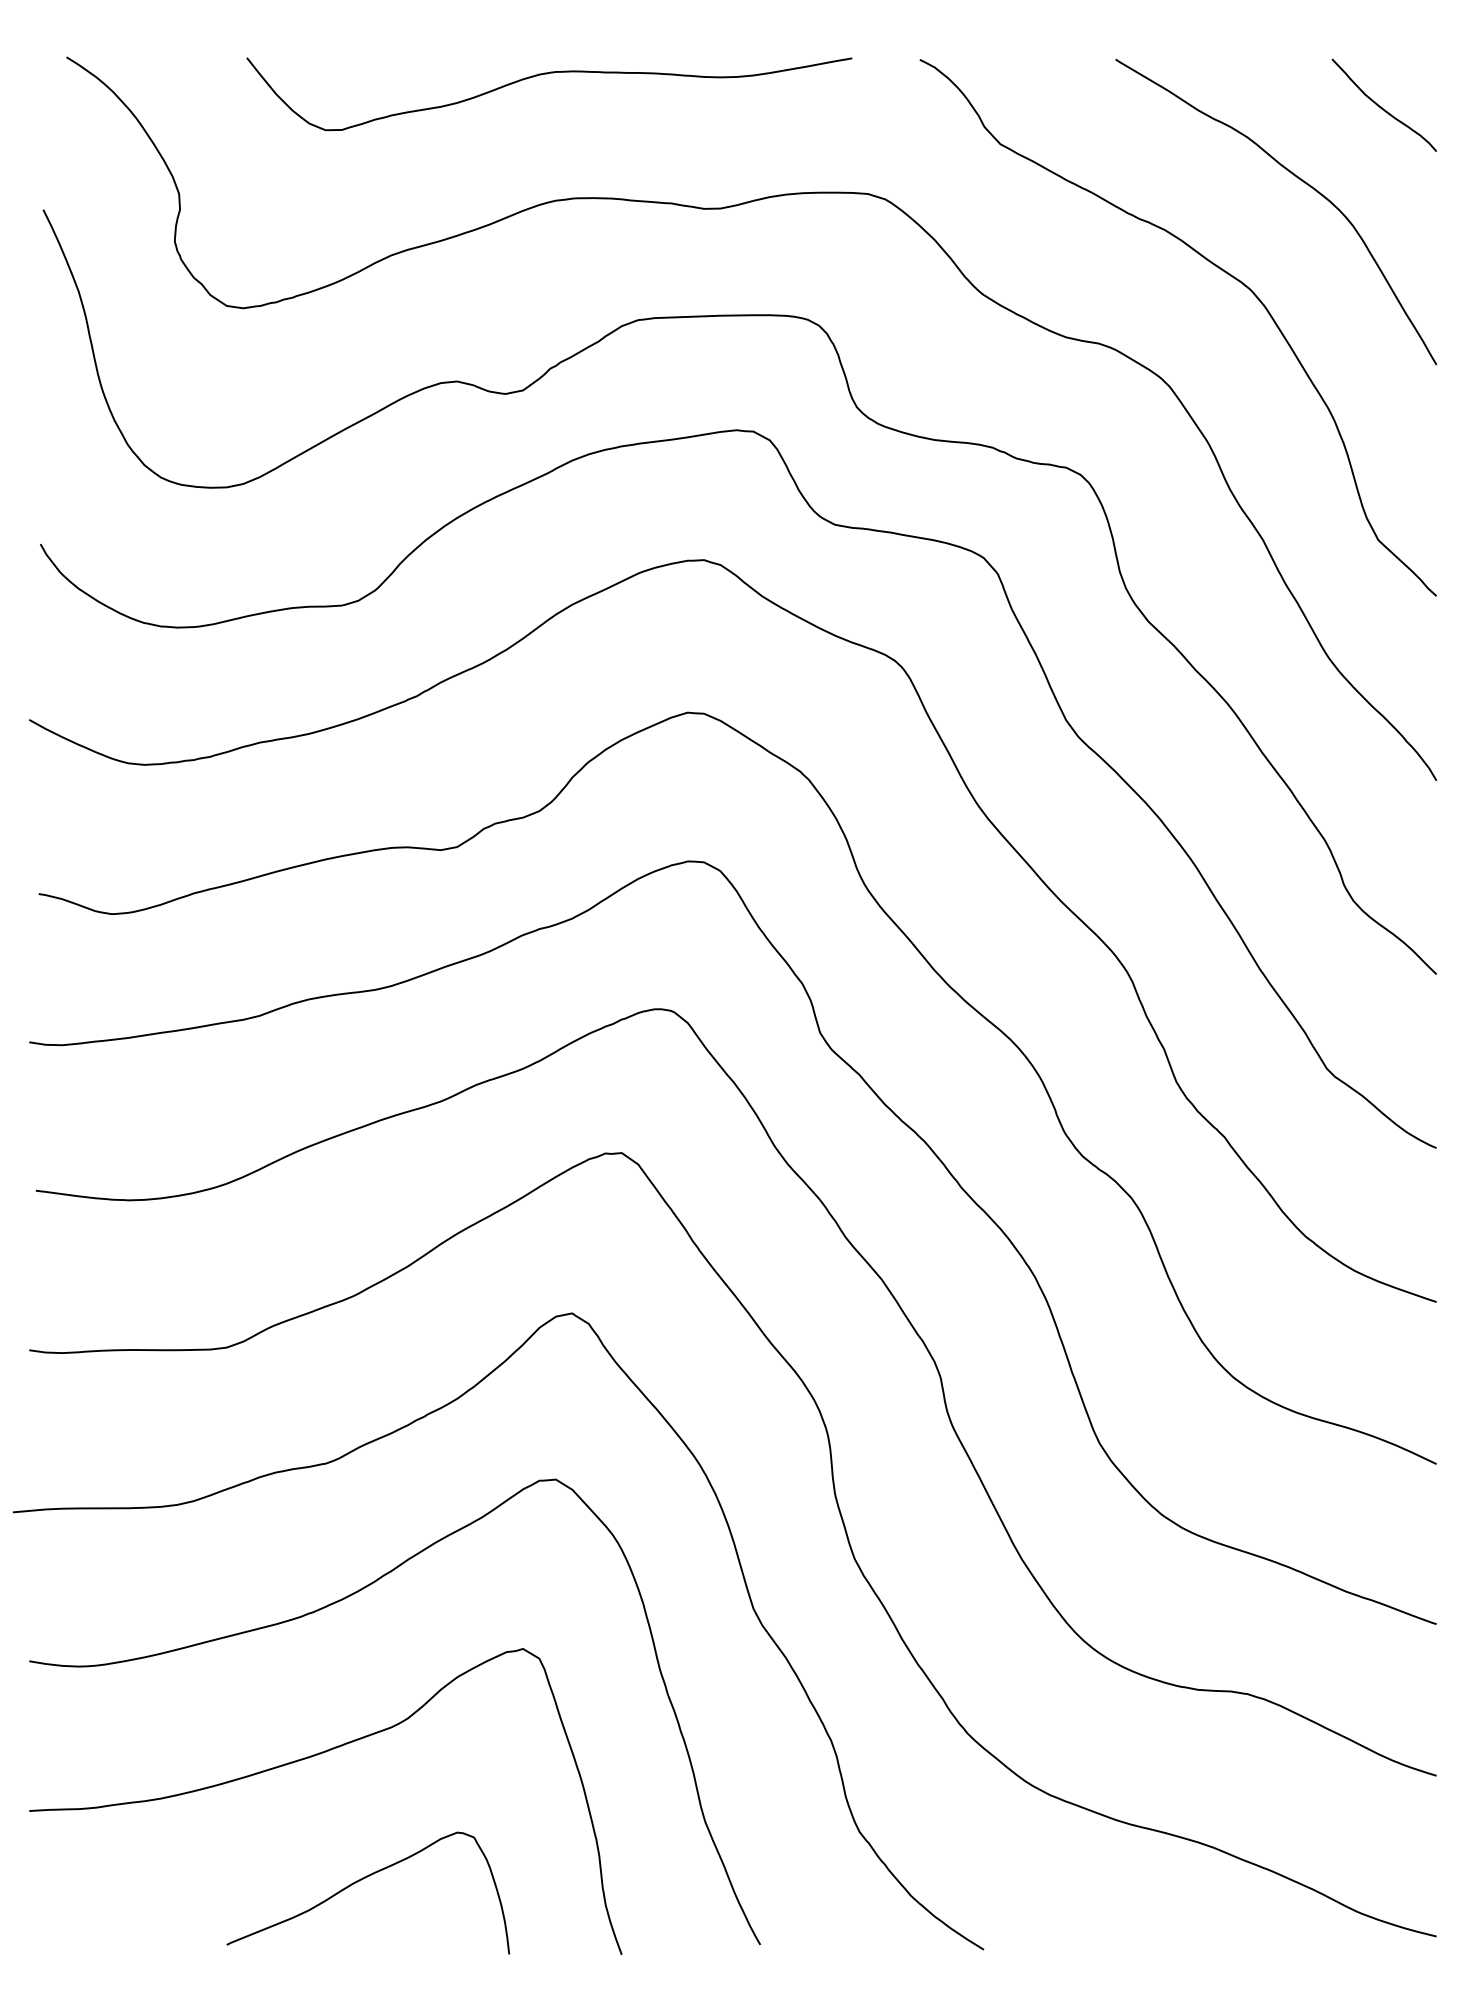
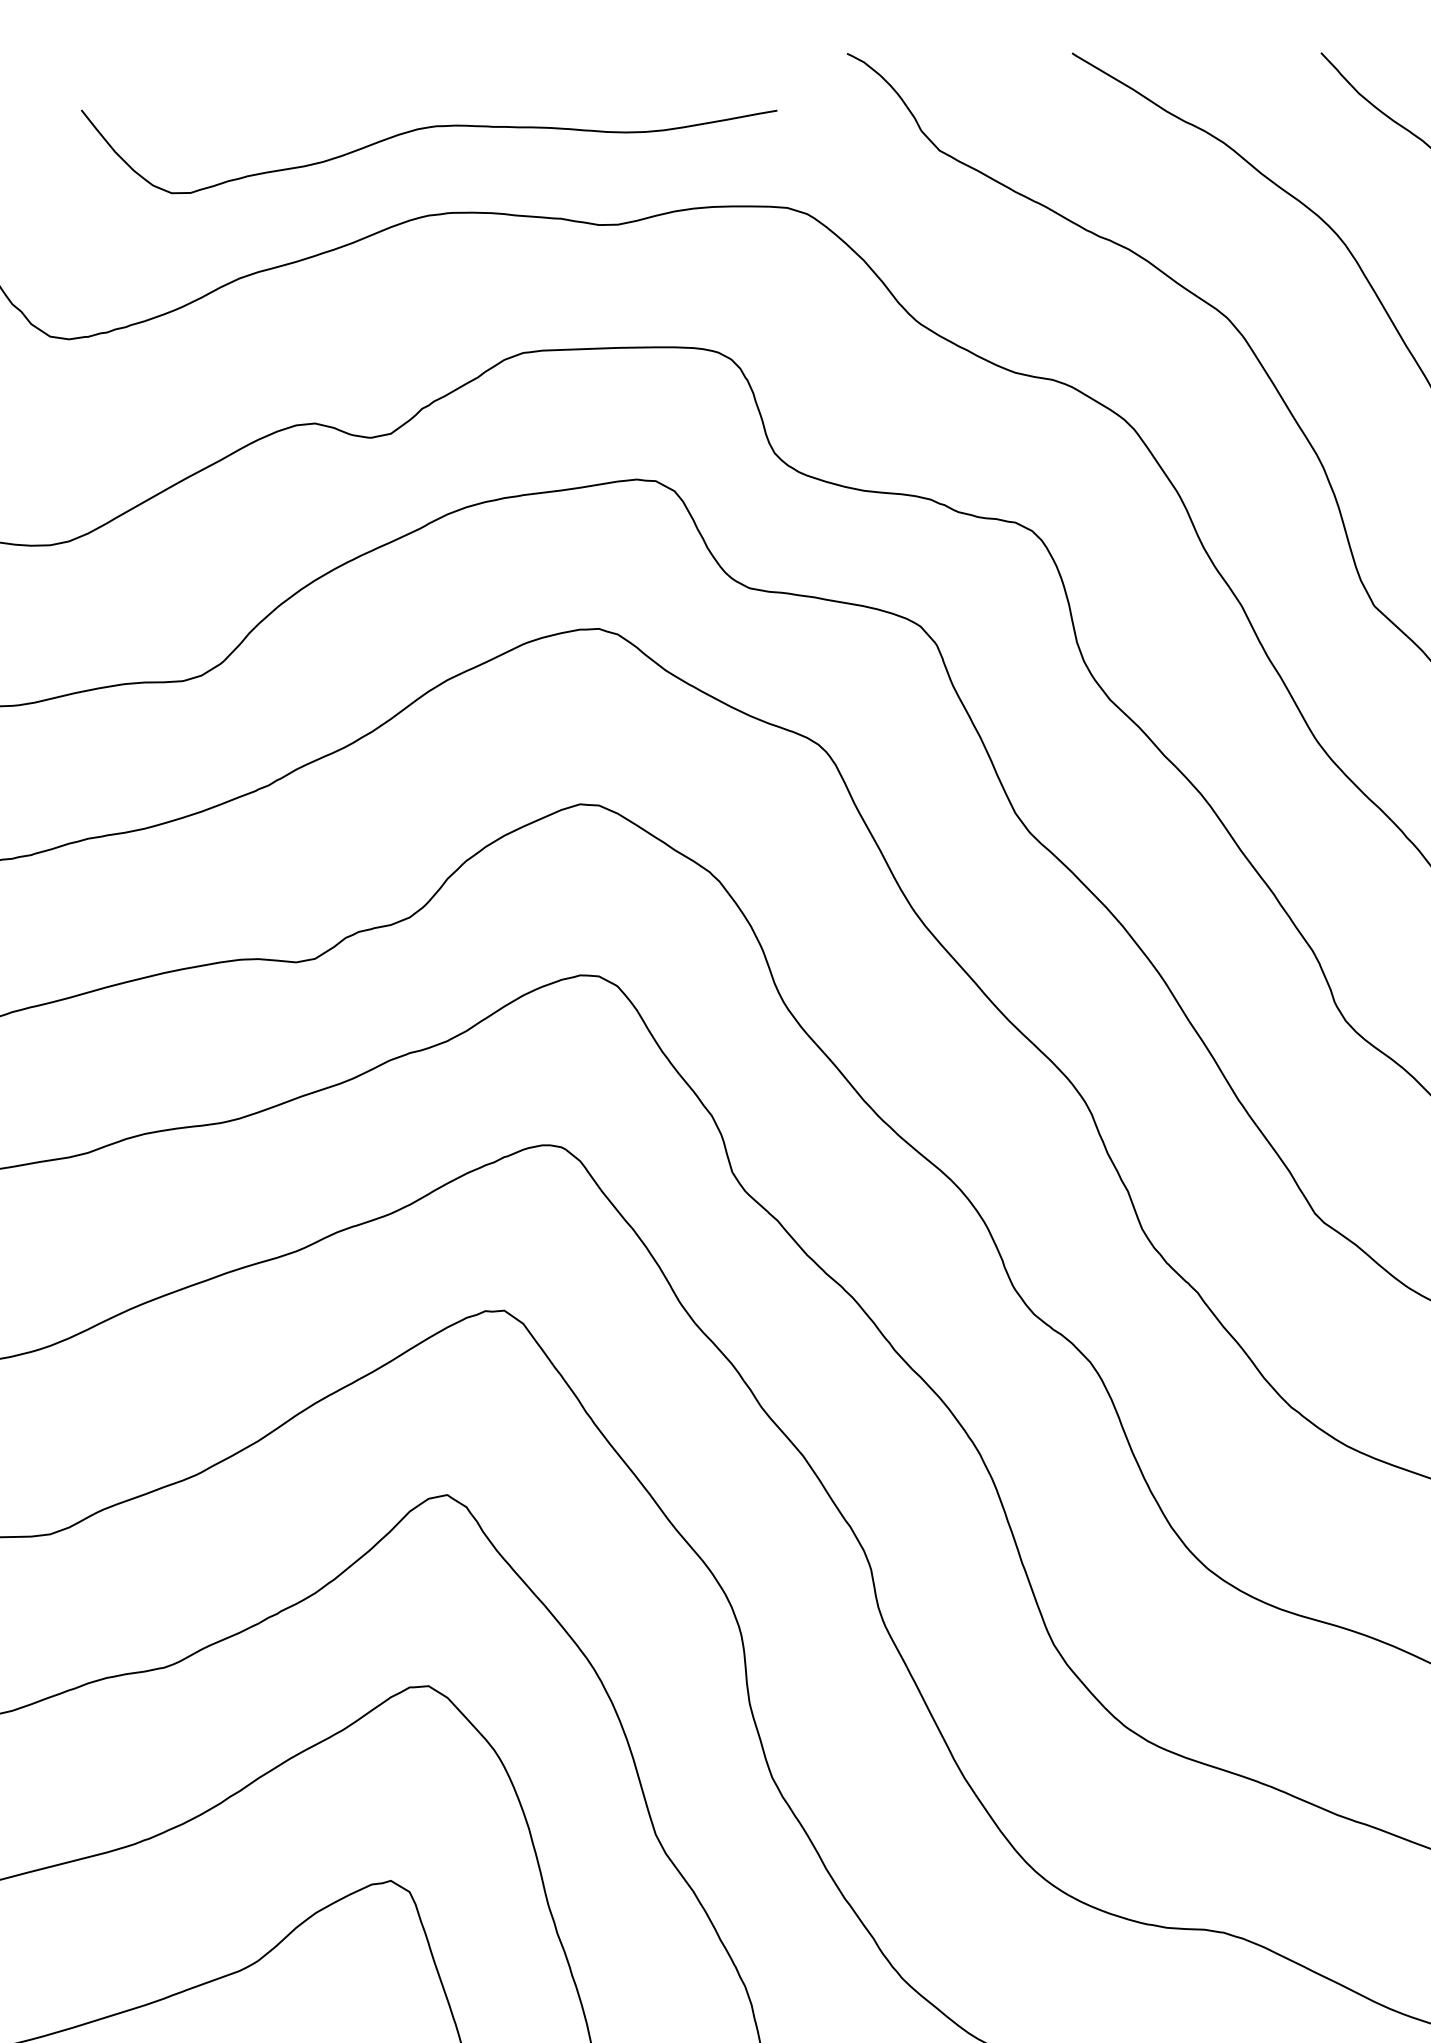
curve: (547, 74) -> (426, 129), moved

